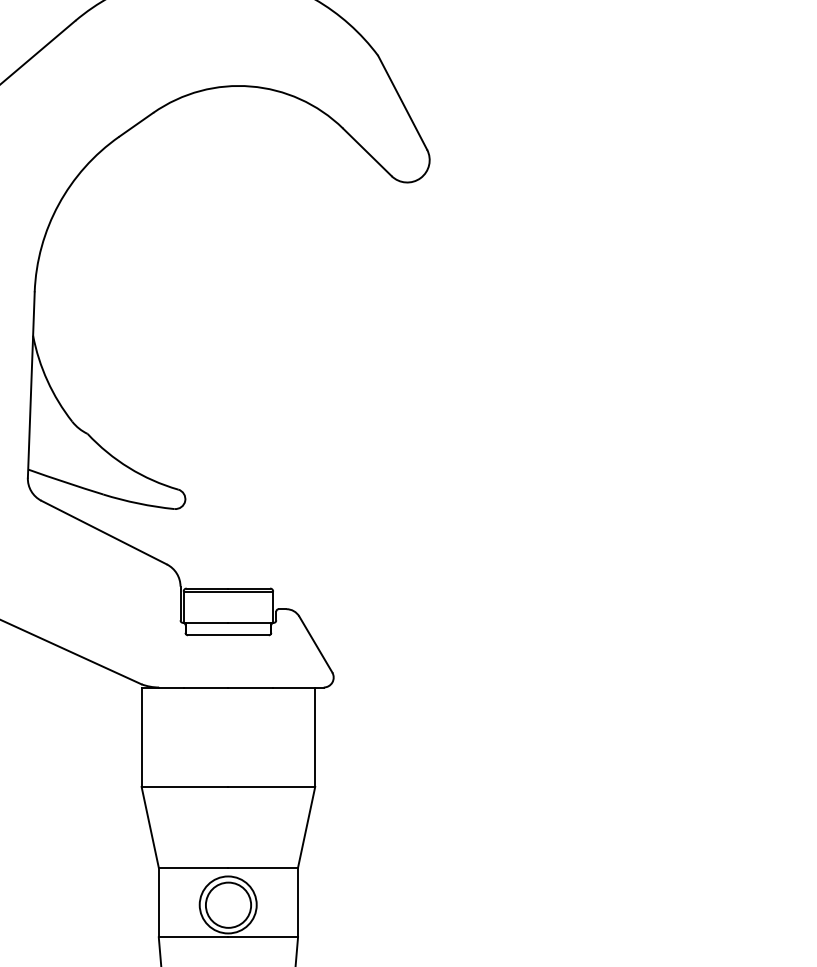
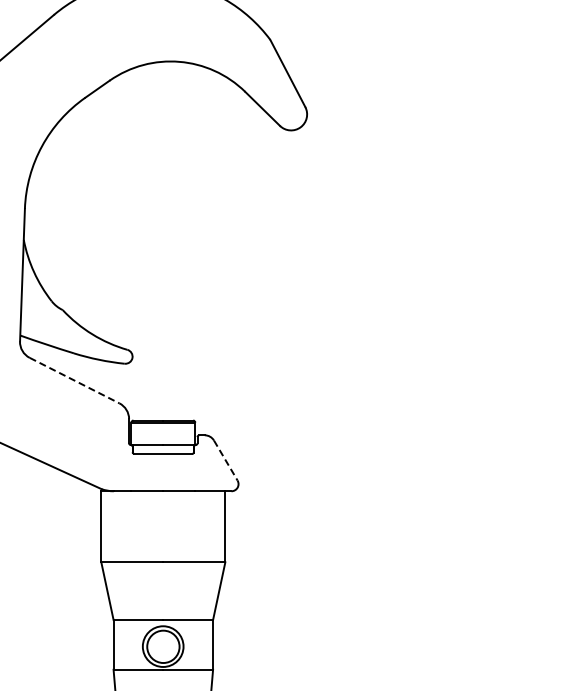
line: (105, 532) -> (75, 380), solid -> dashed
line: (316, 644) -> (226, 460), solid -> dashed

